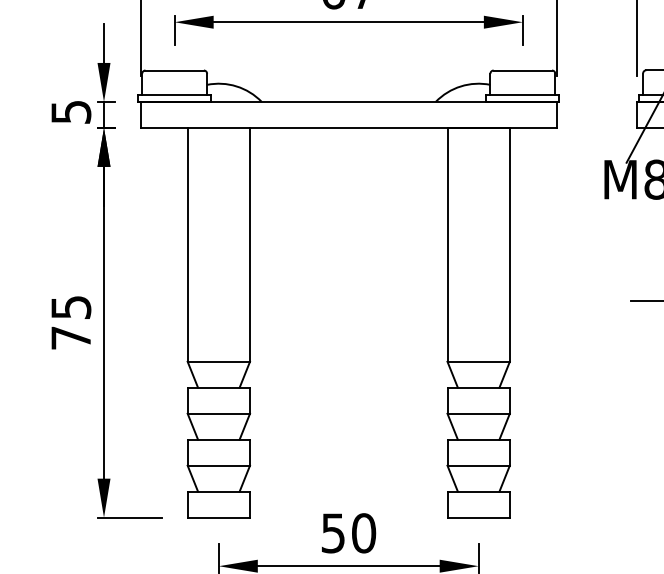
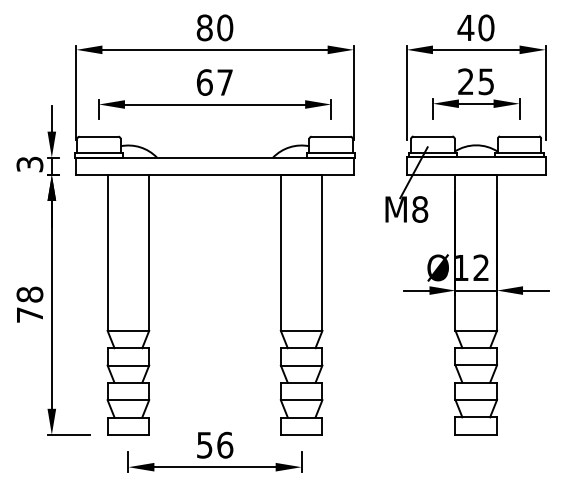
text: (70, 110) -> (29, 163), 5 -> 3
text: (70, 307) -> (29, 294), 75 -> 78
text: (364, 532) -> (225, 444), 50 -> 56

